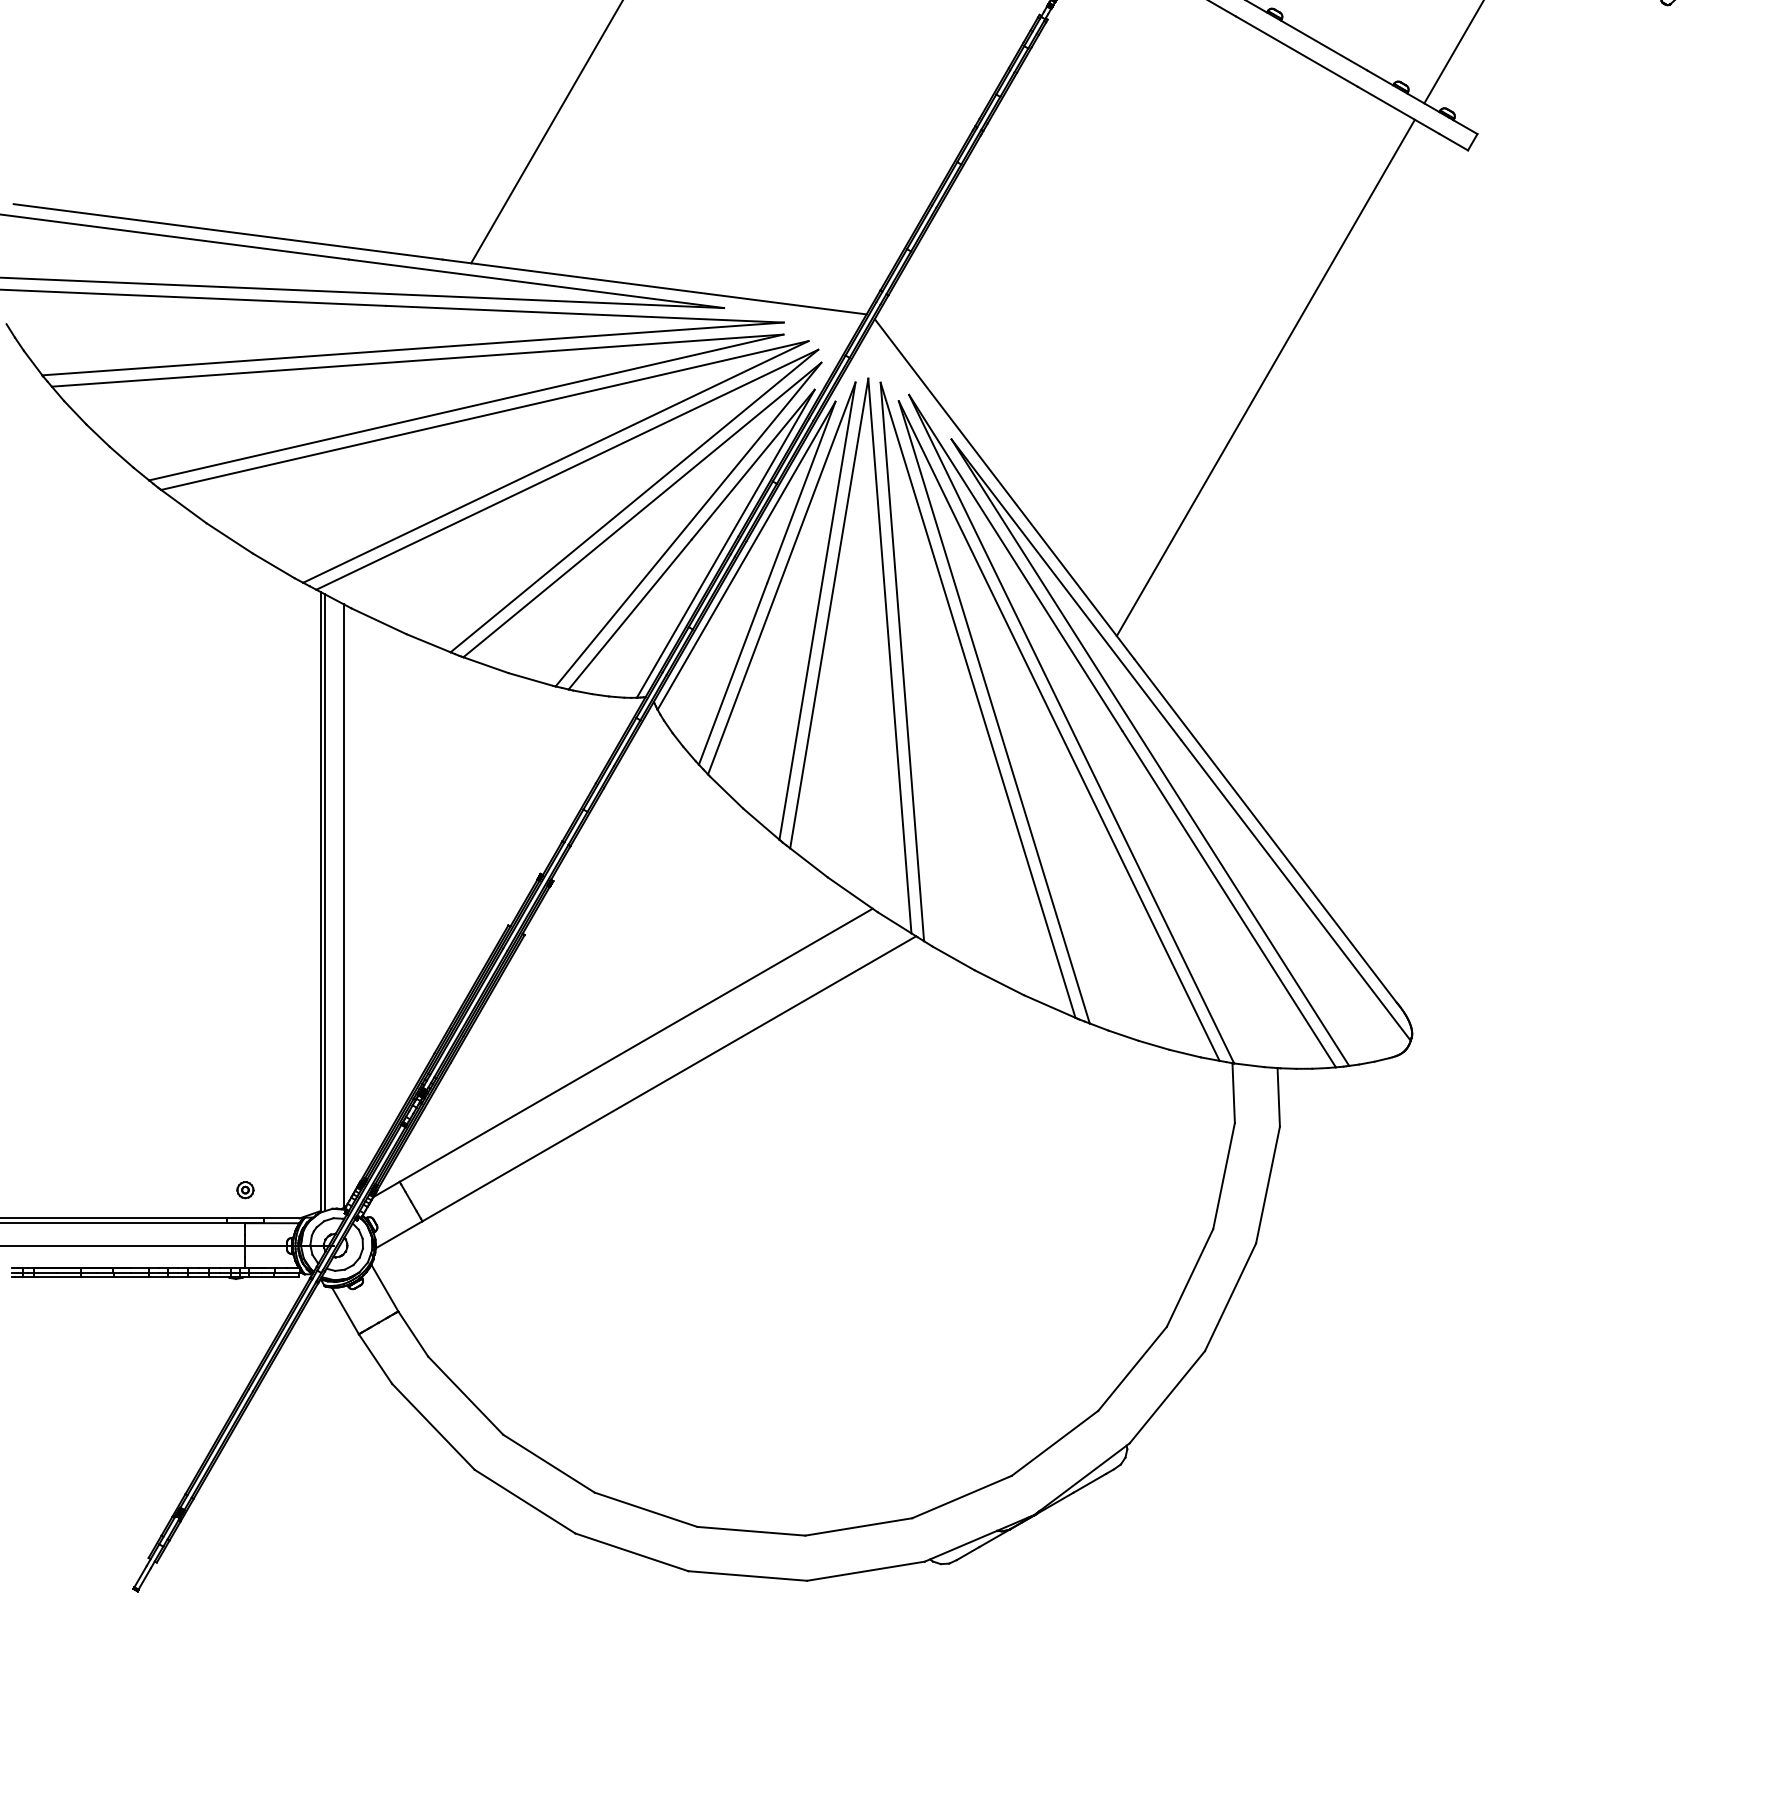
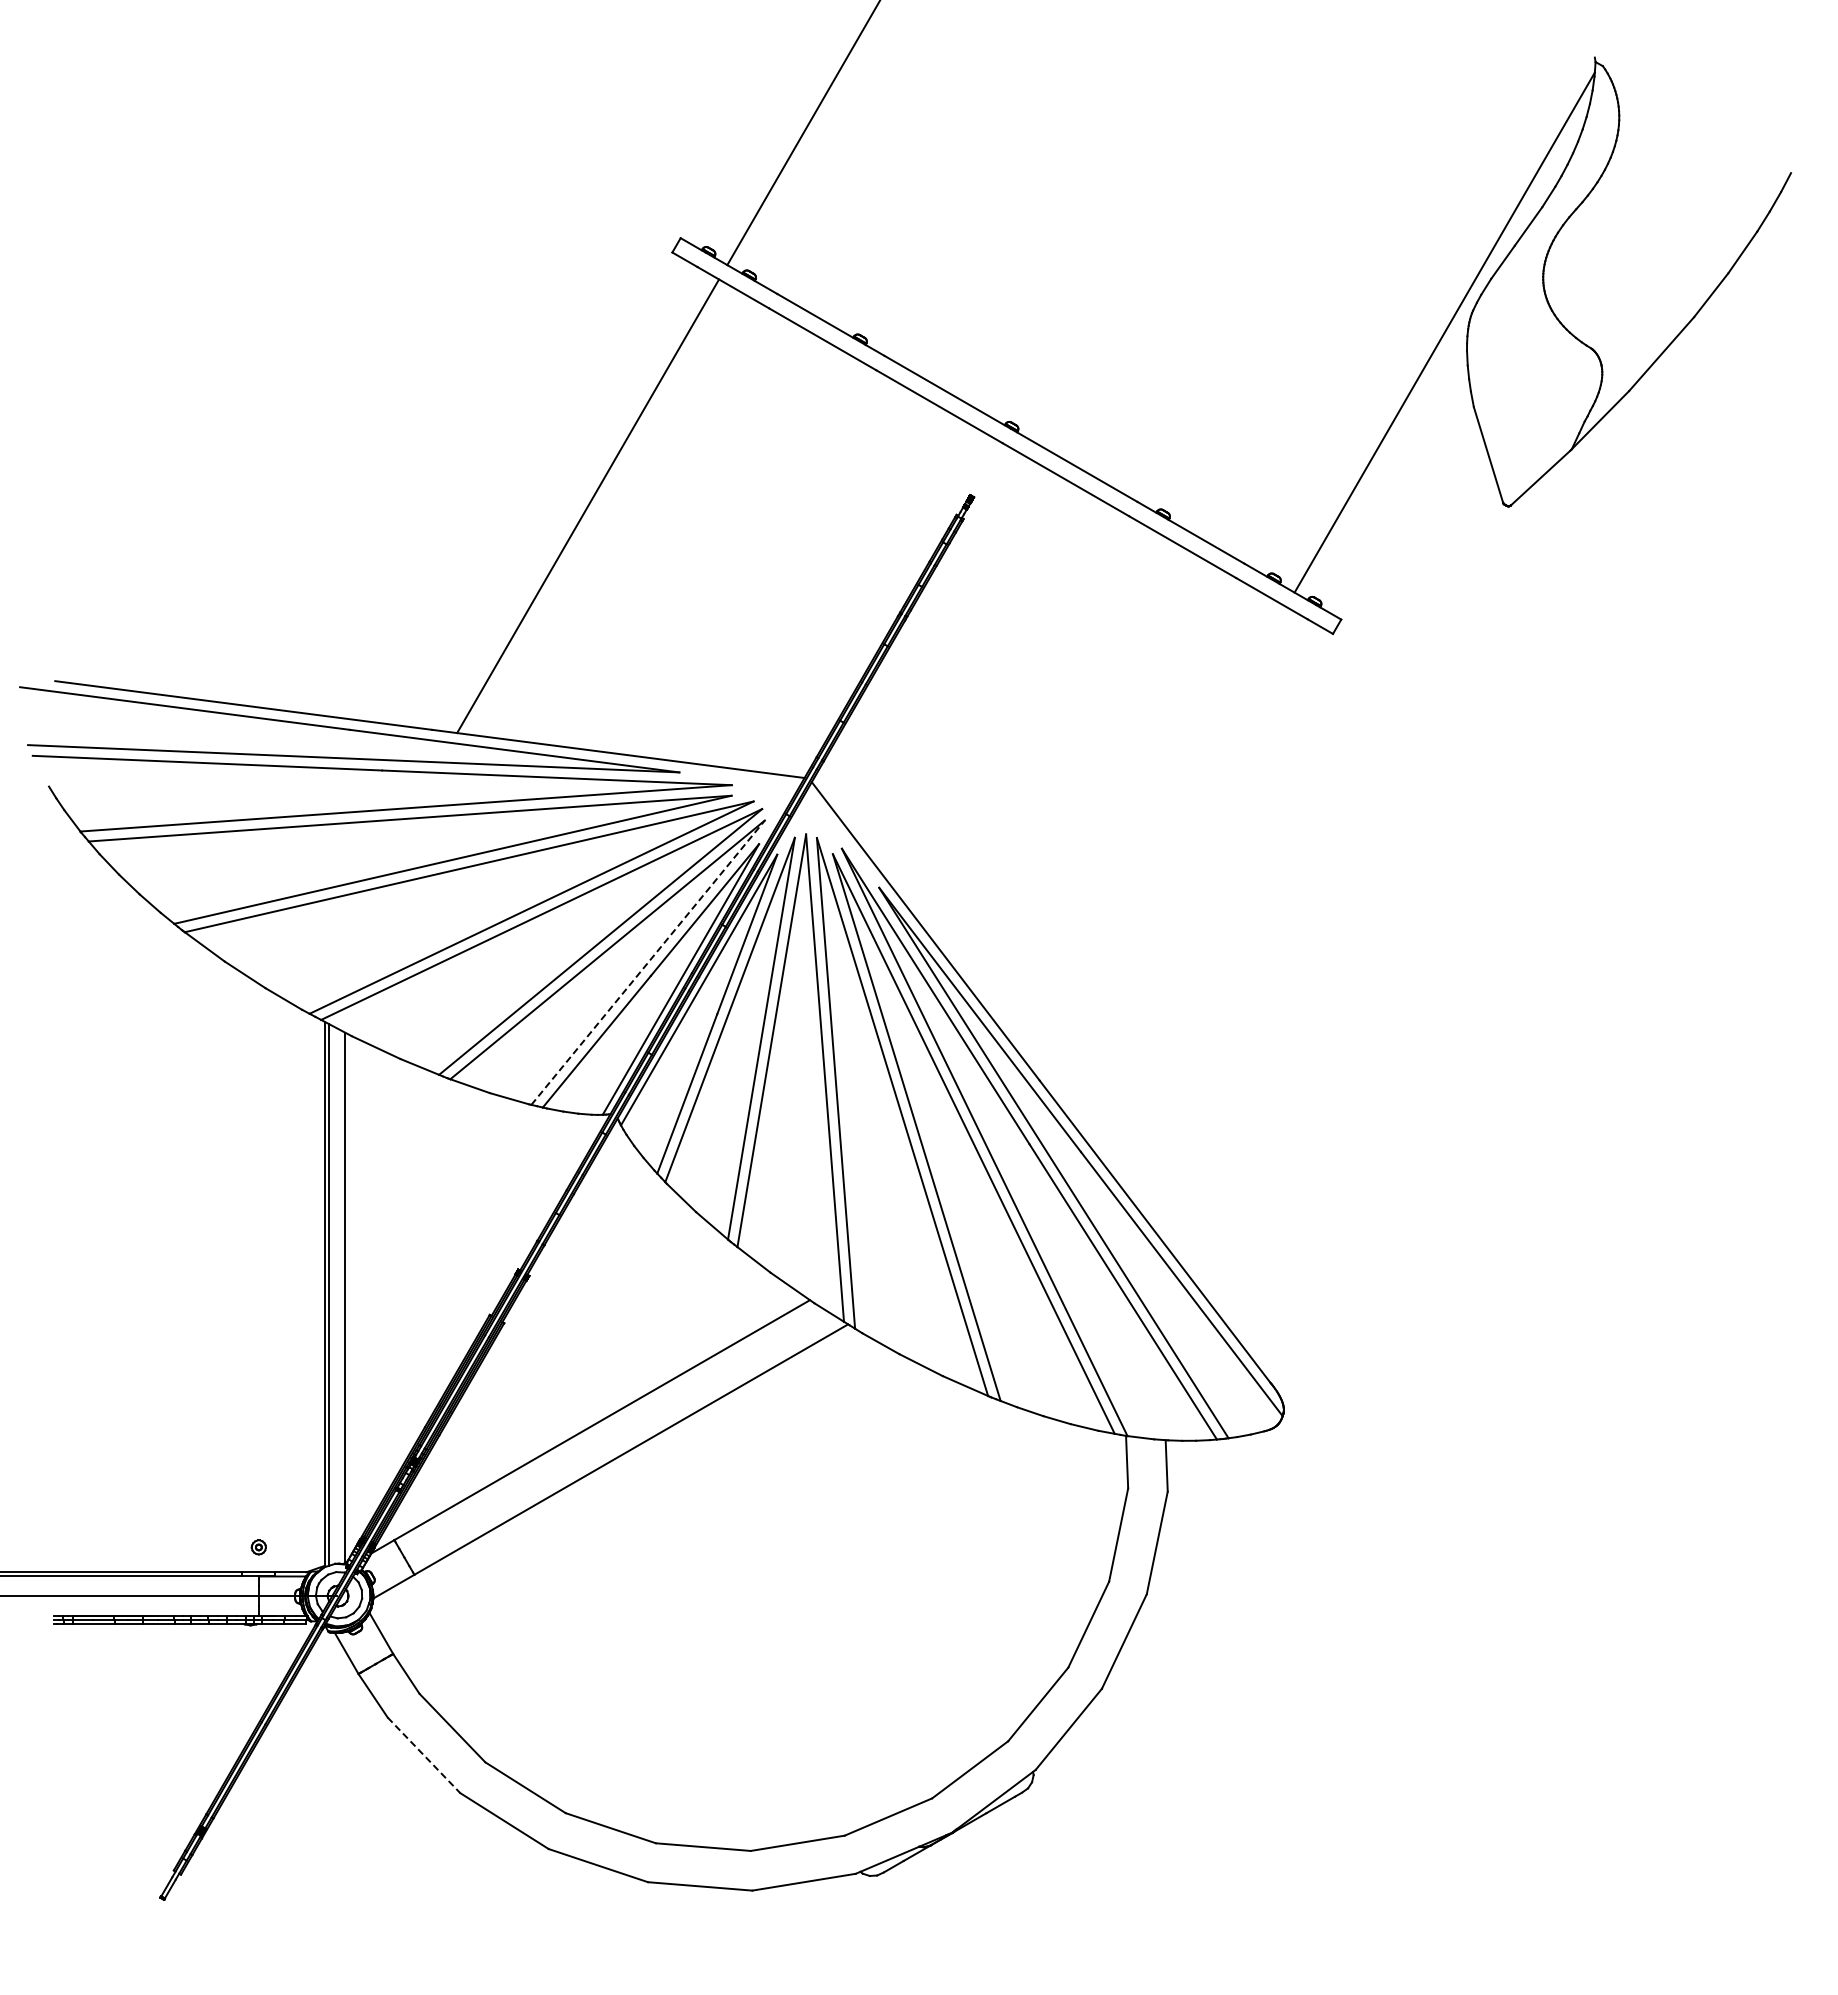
line: (1265, 377) -> (1155, 833), removed
line: (688, 524) -> (648, 962), solid -> dashed
line: (433, 1426) -> (424, 1755), solid -> dashed

